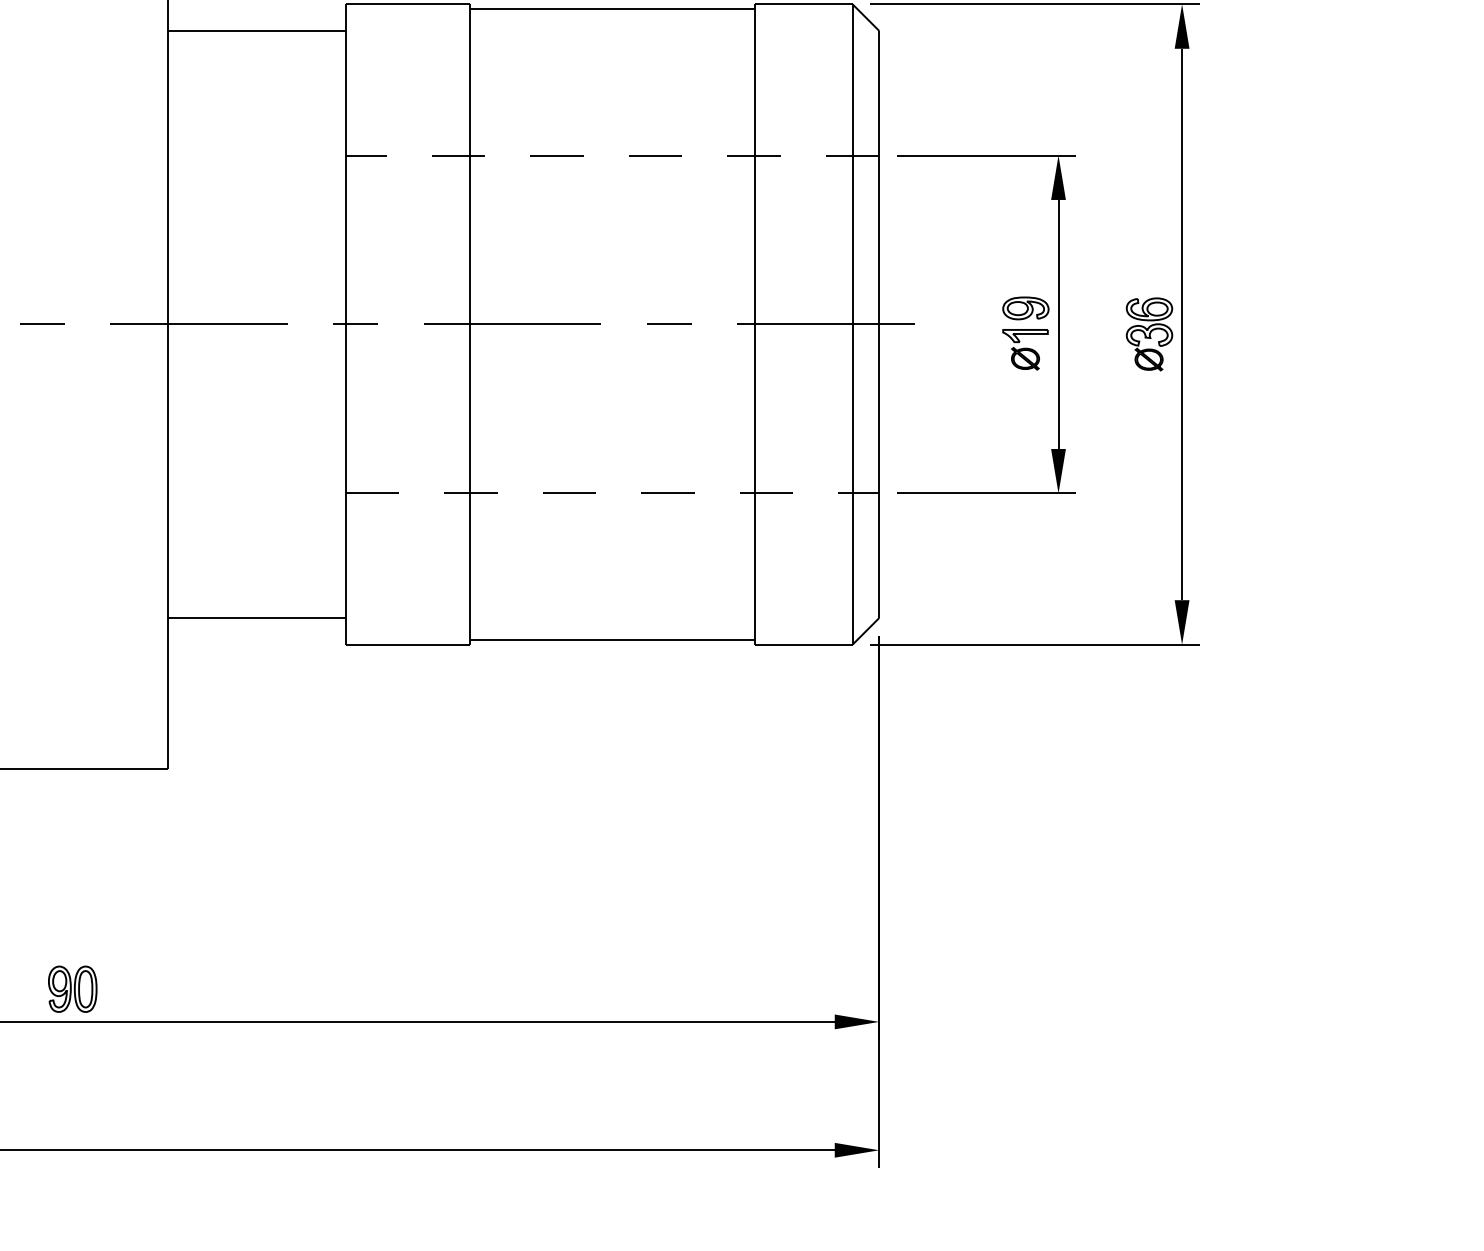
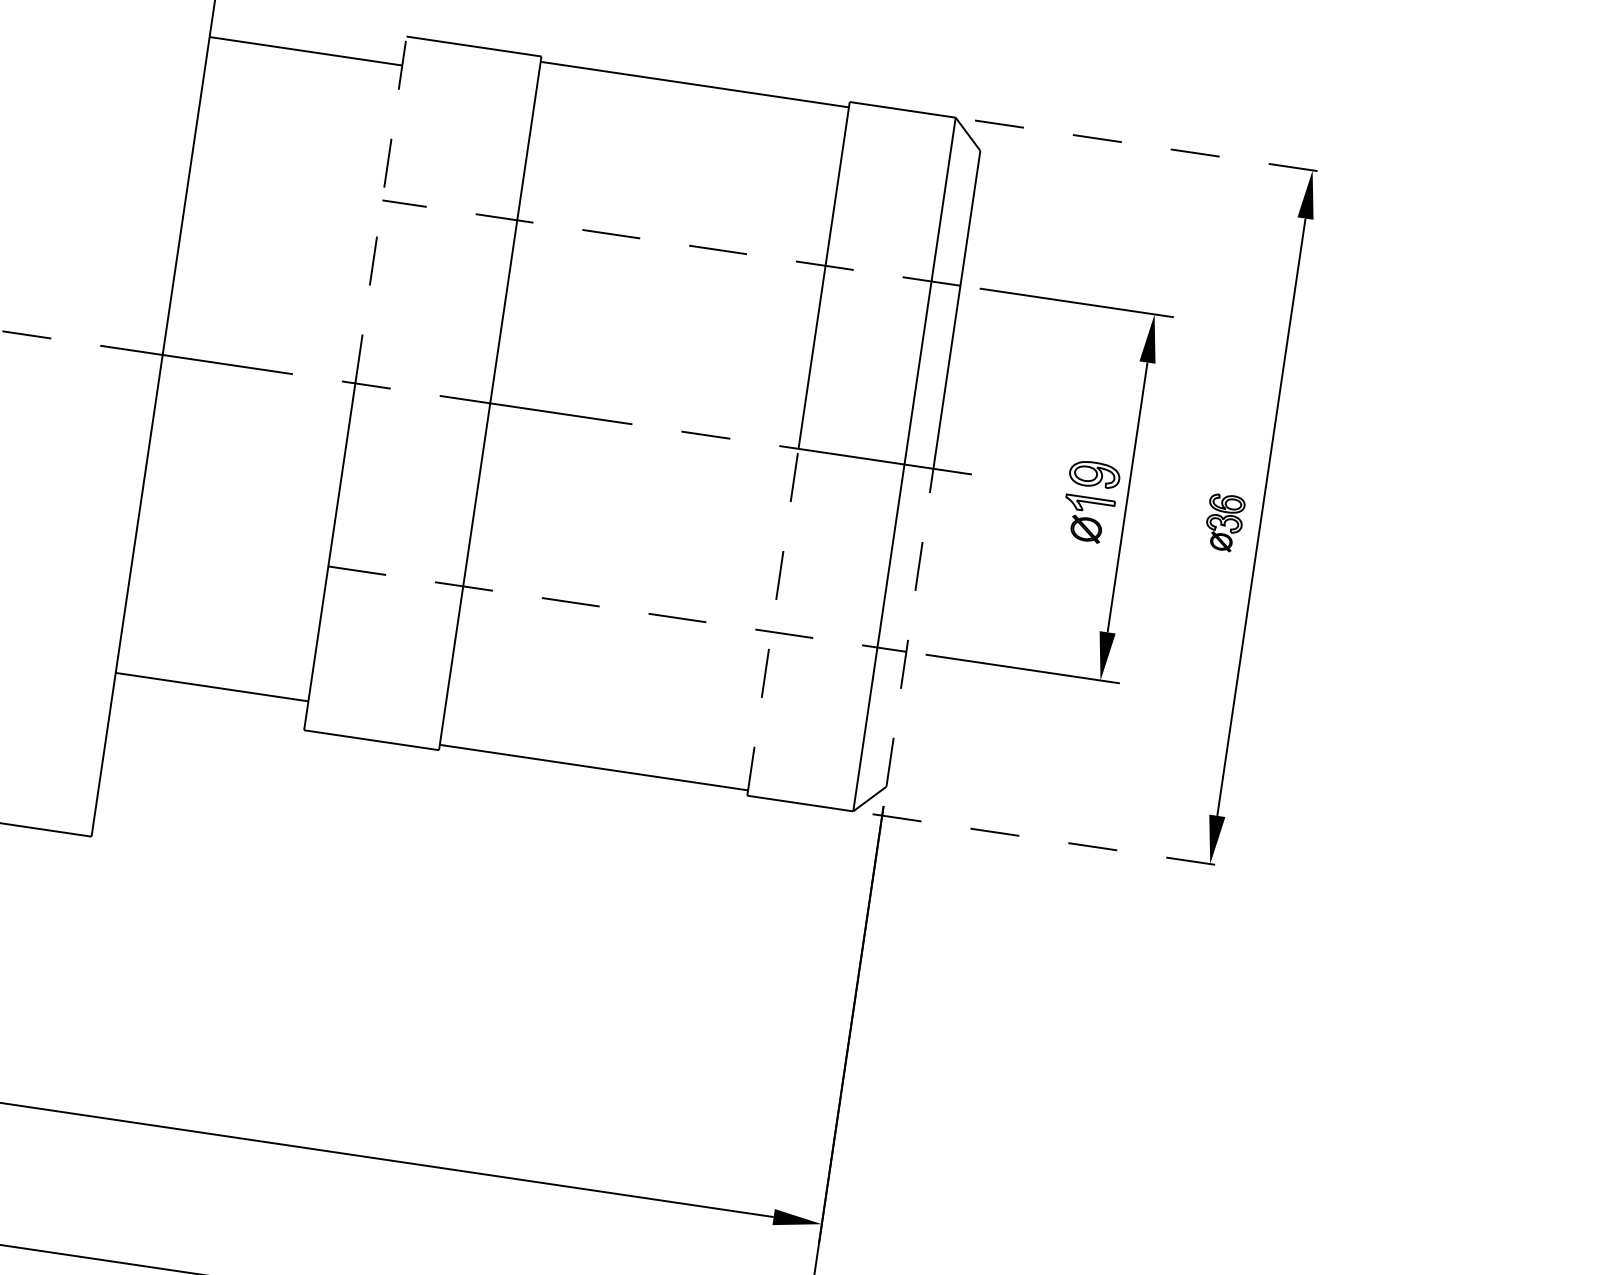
line: (1035, 4) -> (1153, 147), solid -> dashed
line: (345, 163) -> (381, 209), solid -> dashed
part: (1149, 334) -> (1224, 522), size x0.7
line: (879, 471) -> (910, 628), solid -> dashed
line: (754, 484) -> (772, 622), solid -> dashed
line: (1035, 644) -> (1051, 840), solid -> dashed

